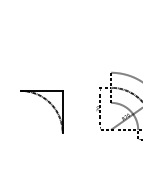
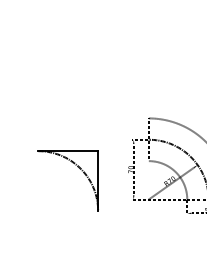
part: (48, 102) -> (77, 167), moved

